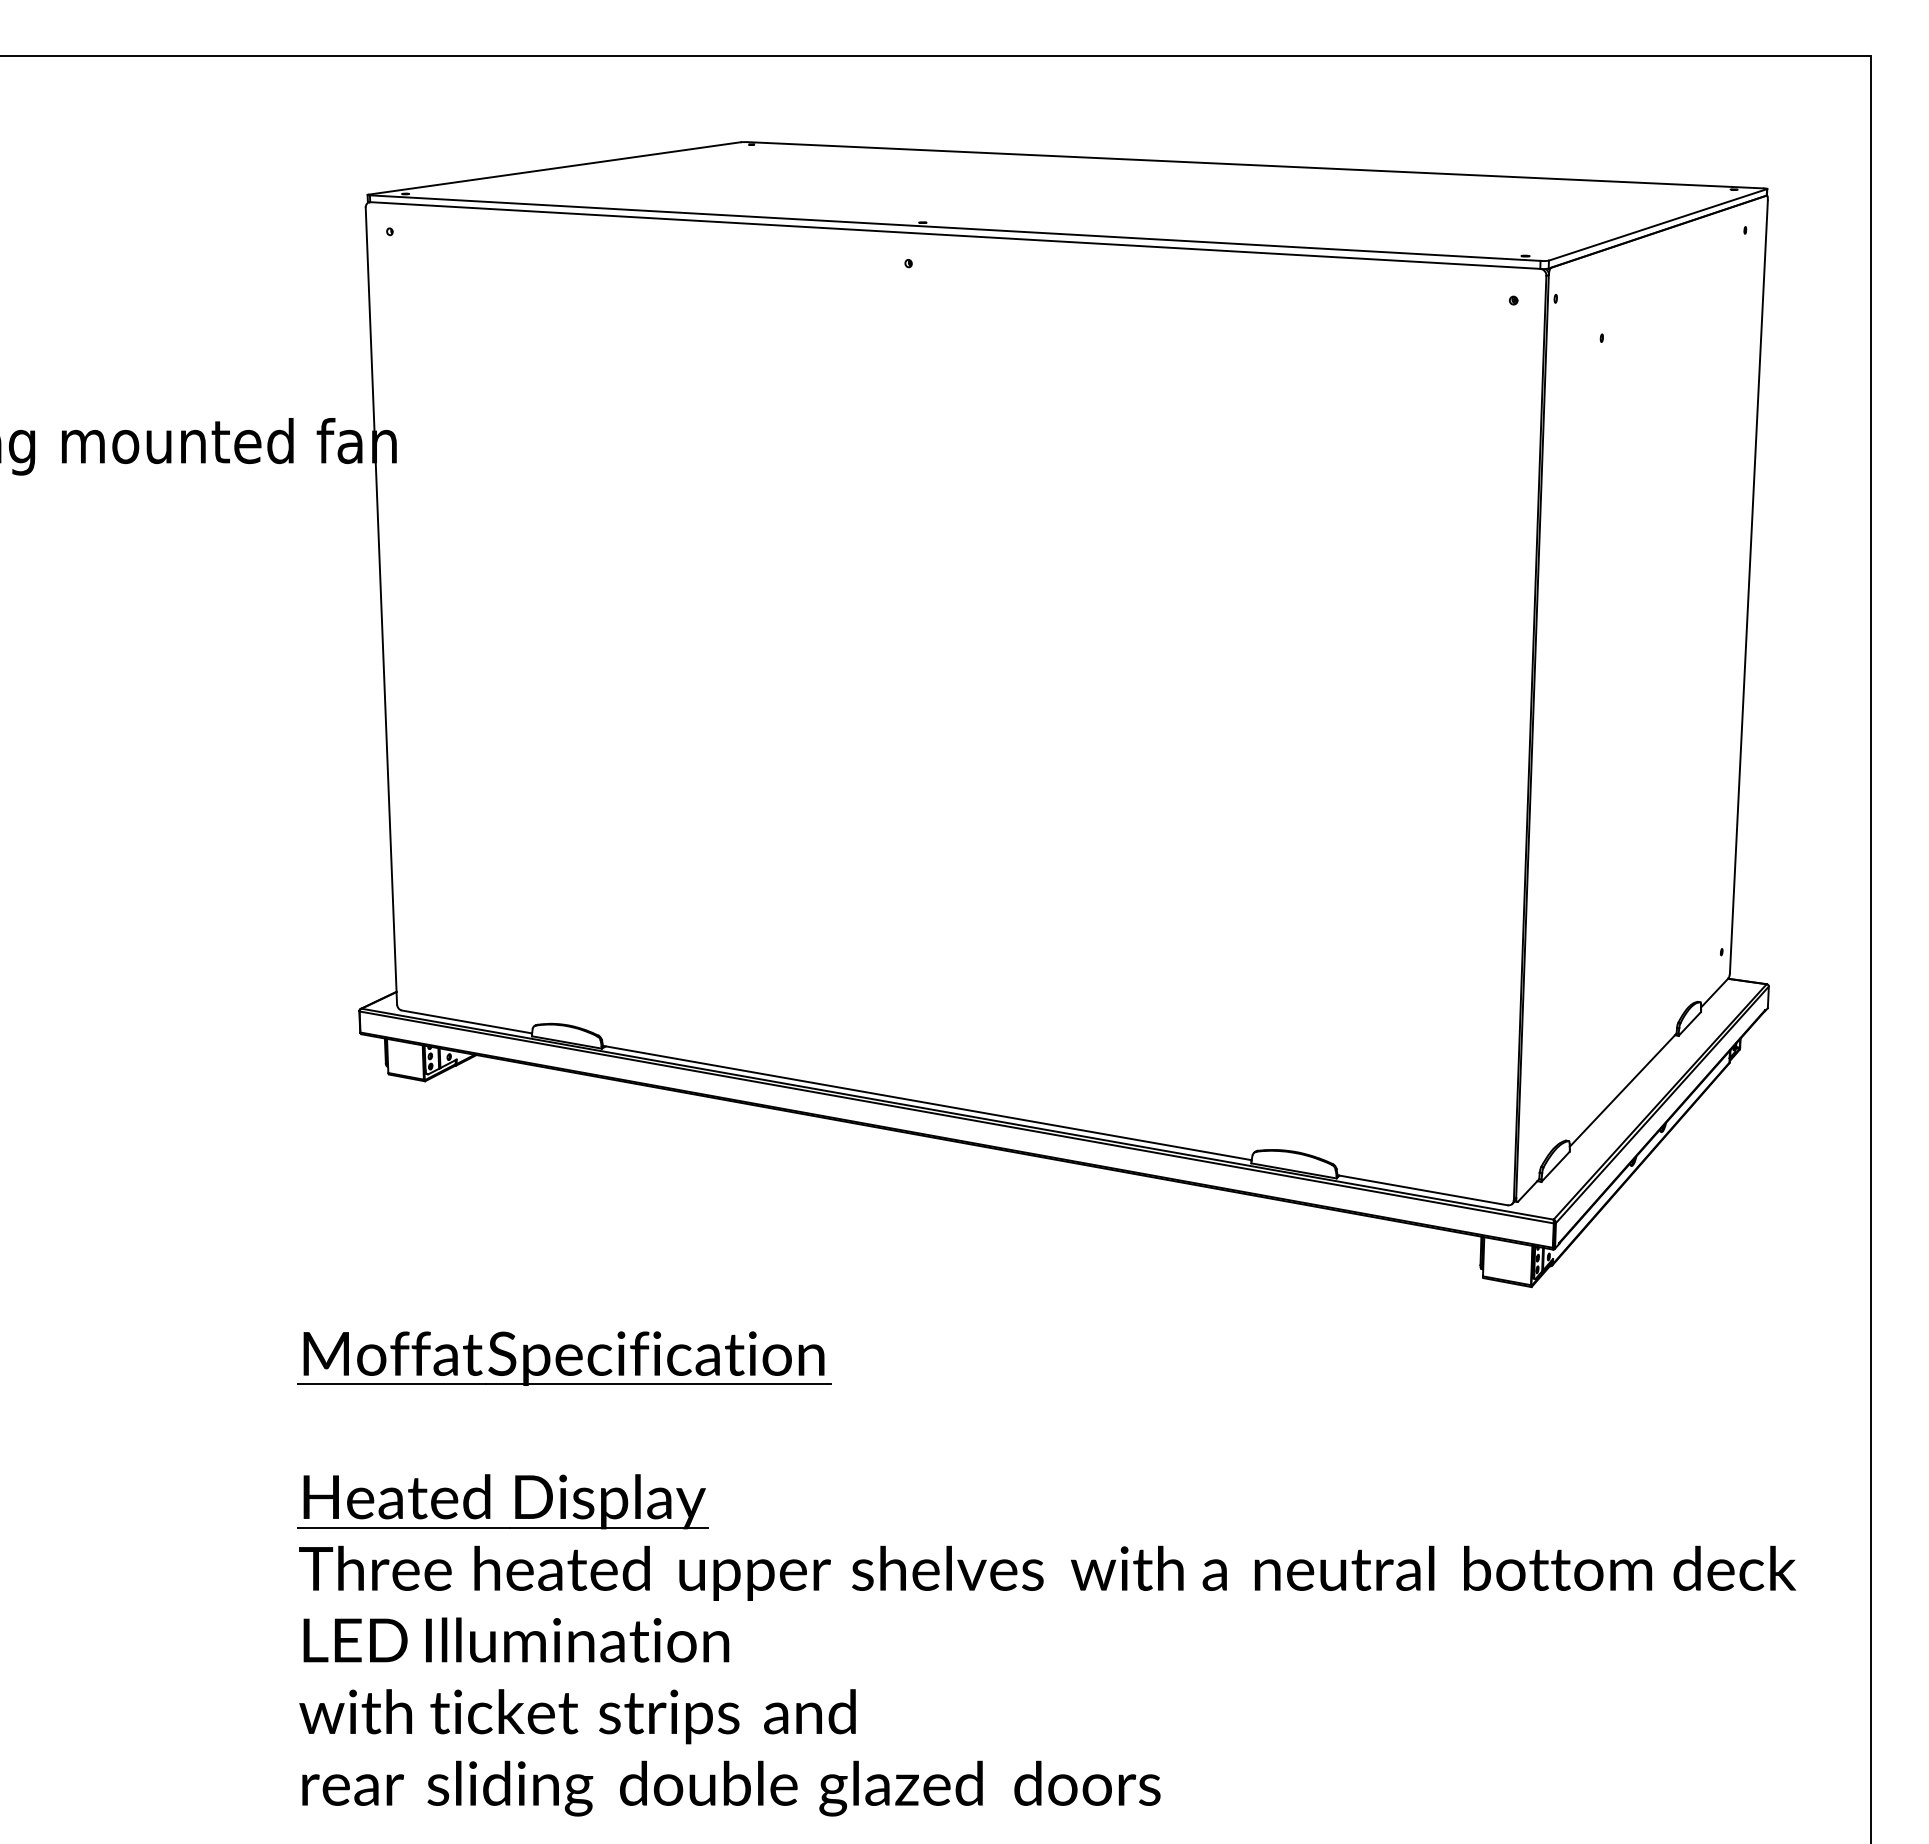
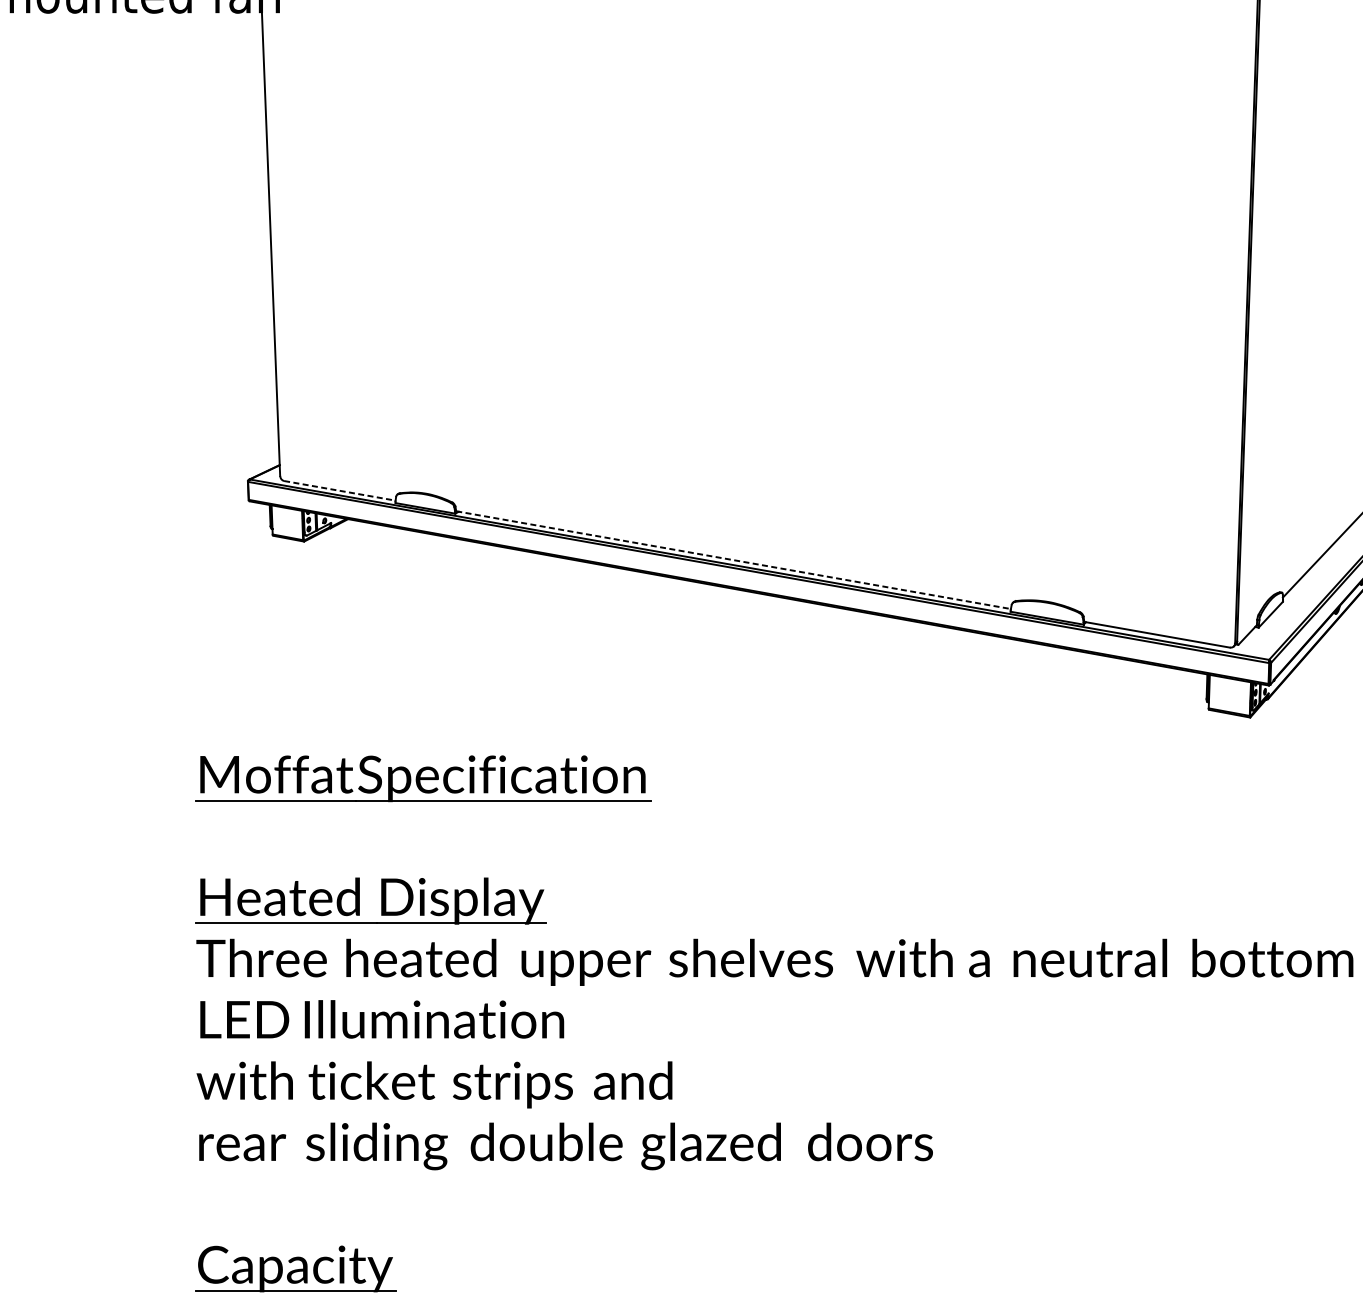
line: (467, 1022) -> (340, 491), solid -> dashed
line: (927, 1103) -> (733, 560), solid -> dashed

